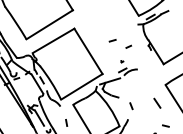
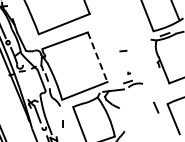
line: (128, 46) -> (137, 59), removed
line: (88, 51) -> (97, 57), solid -> dashed
line: (157, 103) -> (156, 107), moved
line: (130, 105) -> (129, 118), removed

